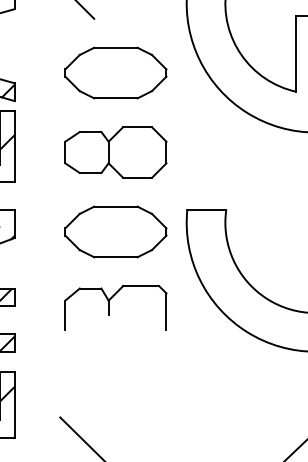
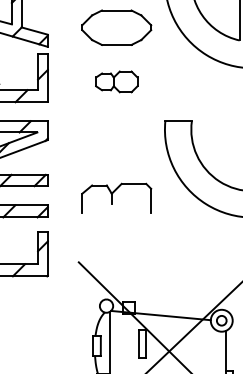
part: (115, 151) -> (116, 81), size x0.6
part: (115, 231) -> (116, 135), removed
part: (115, 306) -> (116, 197), moved

